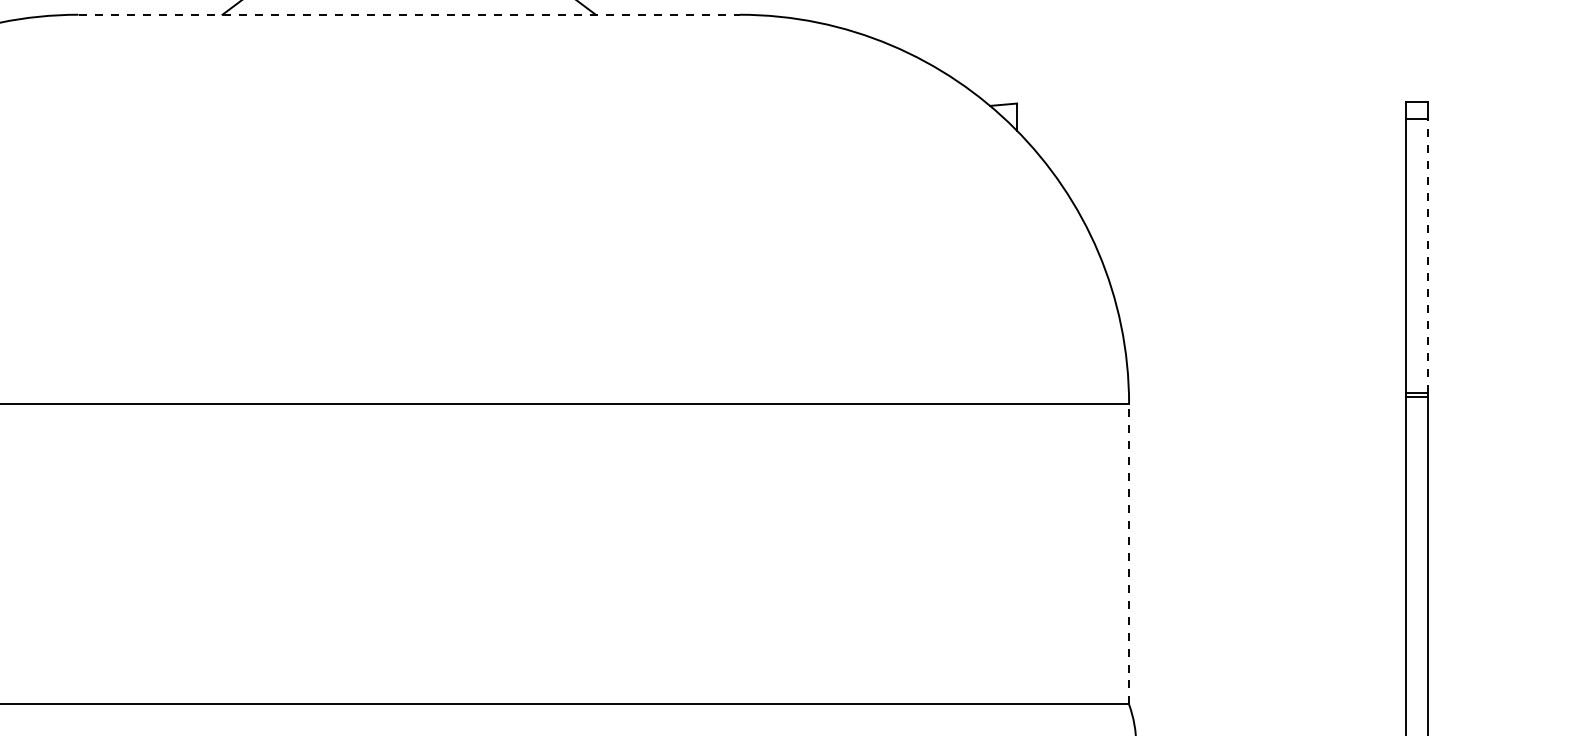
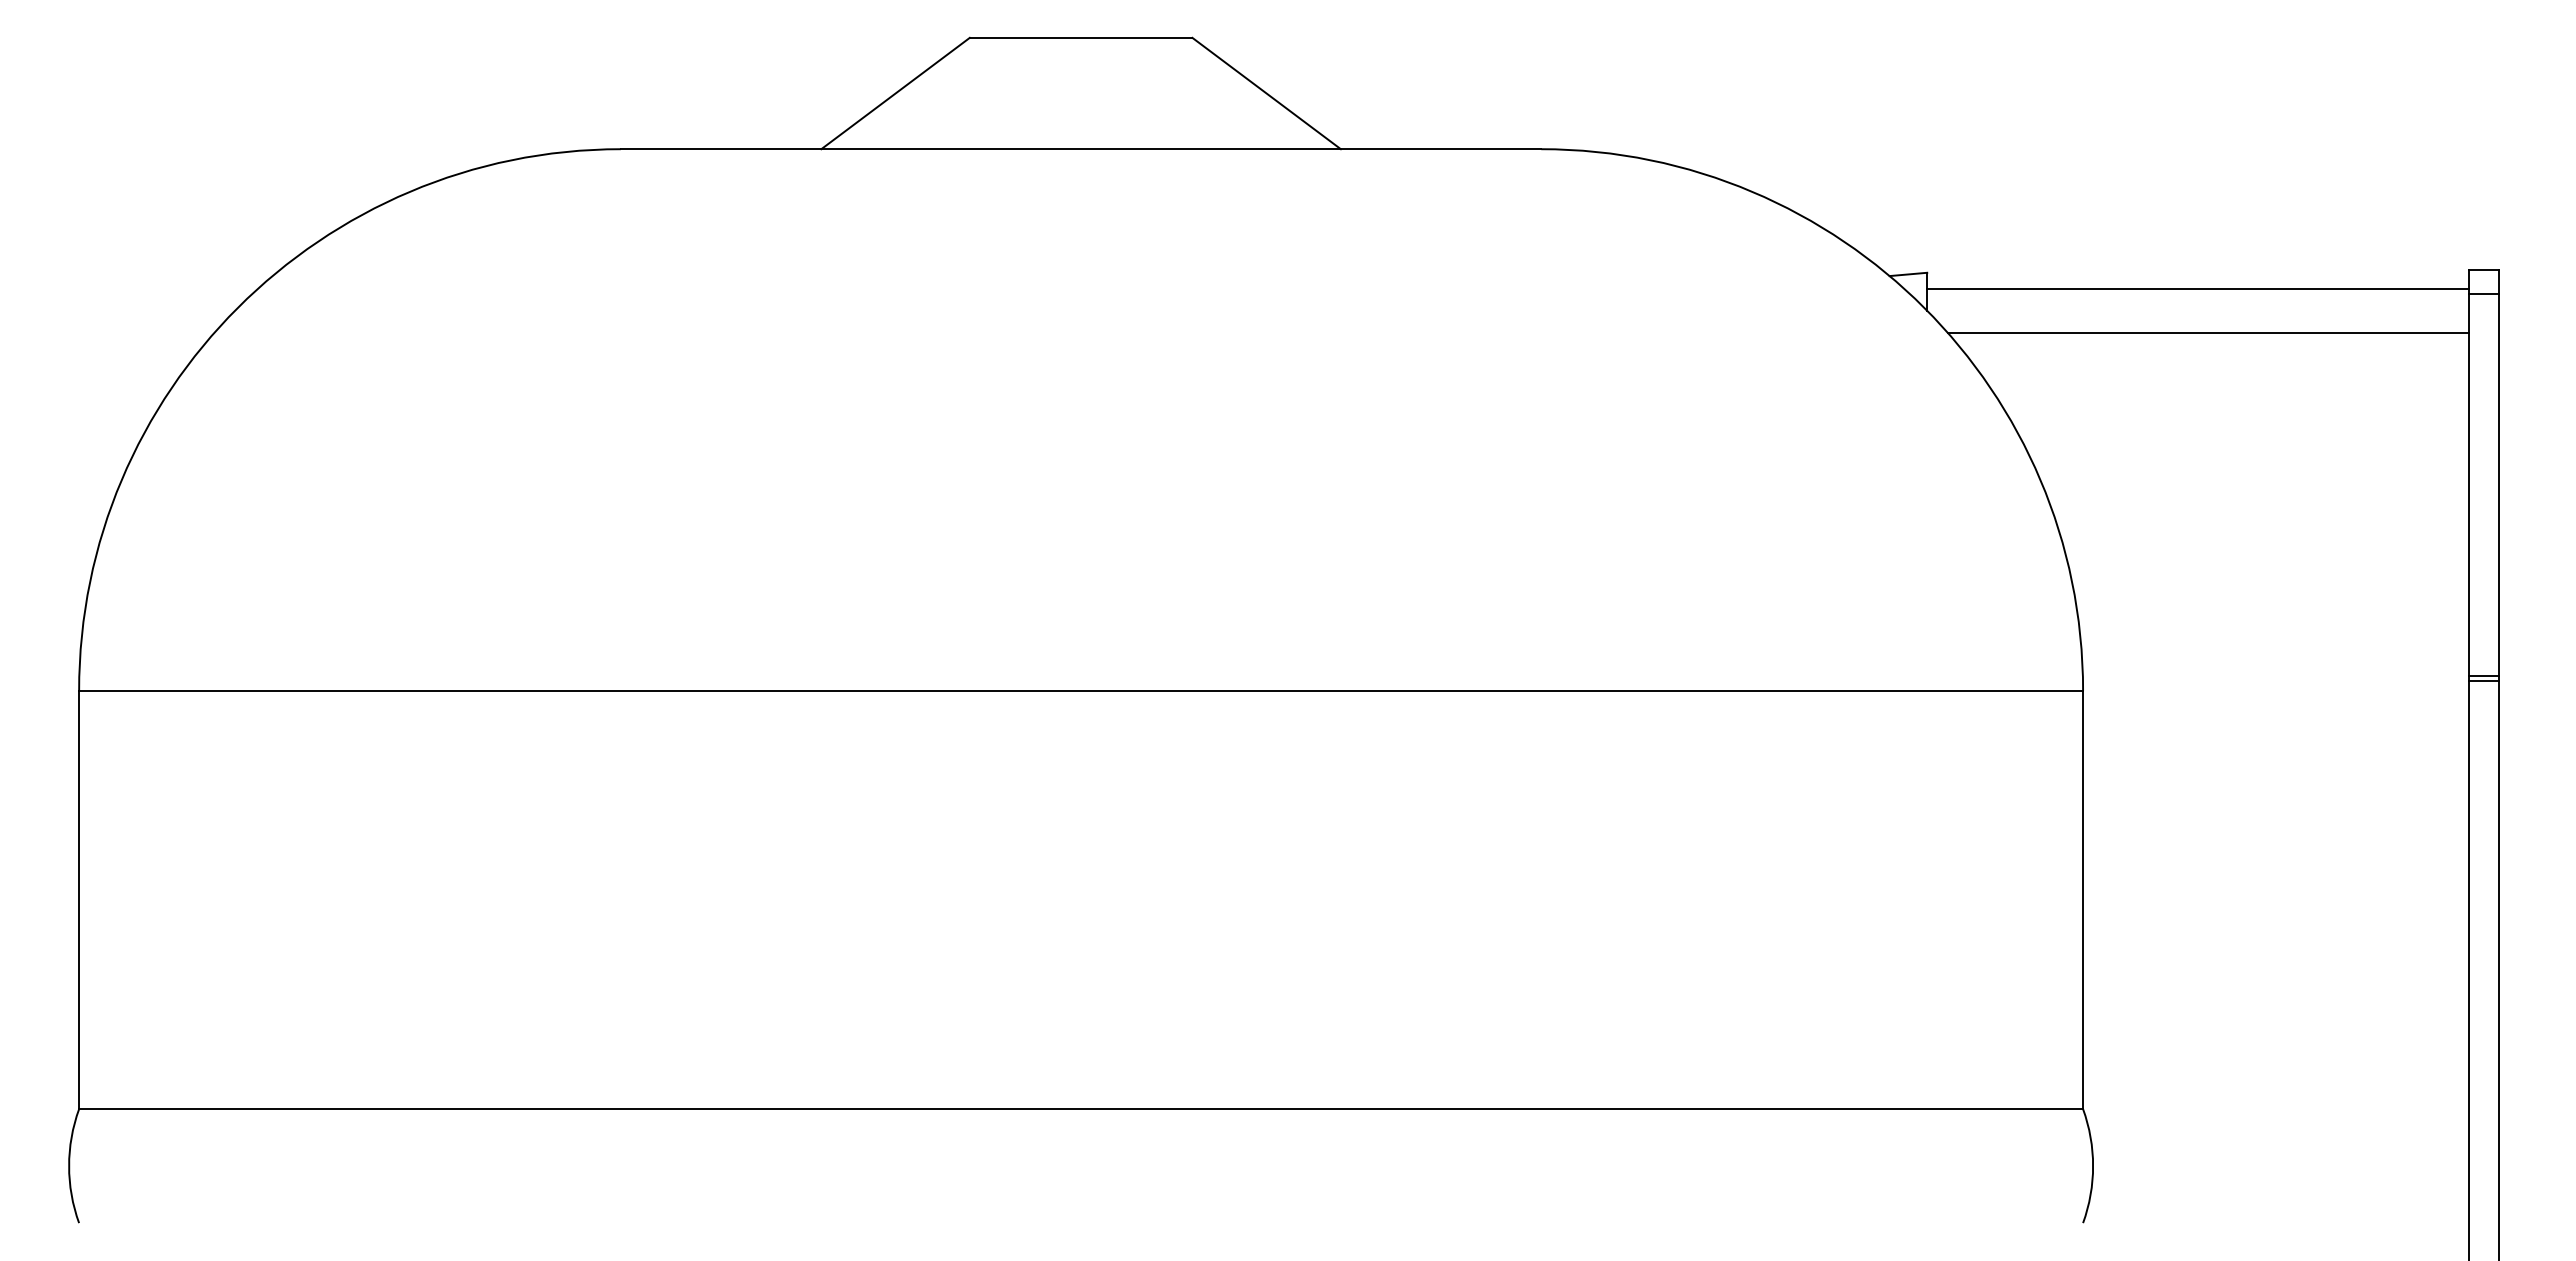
line: (409, 14) -> (1081, 149), dashed -> solid
line: (1212, 114) -> (2198, 288), added
line: (1219, 147) -> (2208, 333), added
line: (1427, 255) -> (2498, 484), dashed -> solid
line: (1129, 553) -> (2083, 899), dashed -> solid

